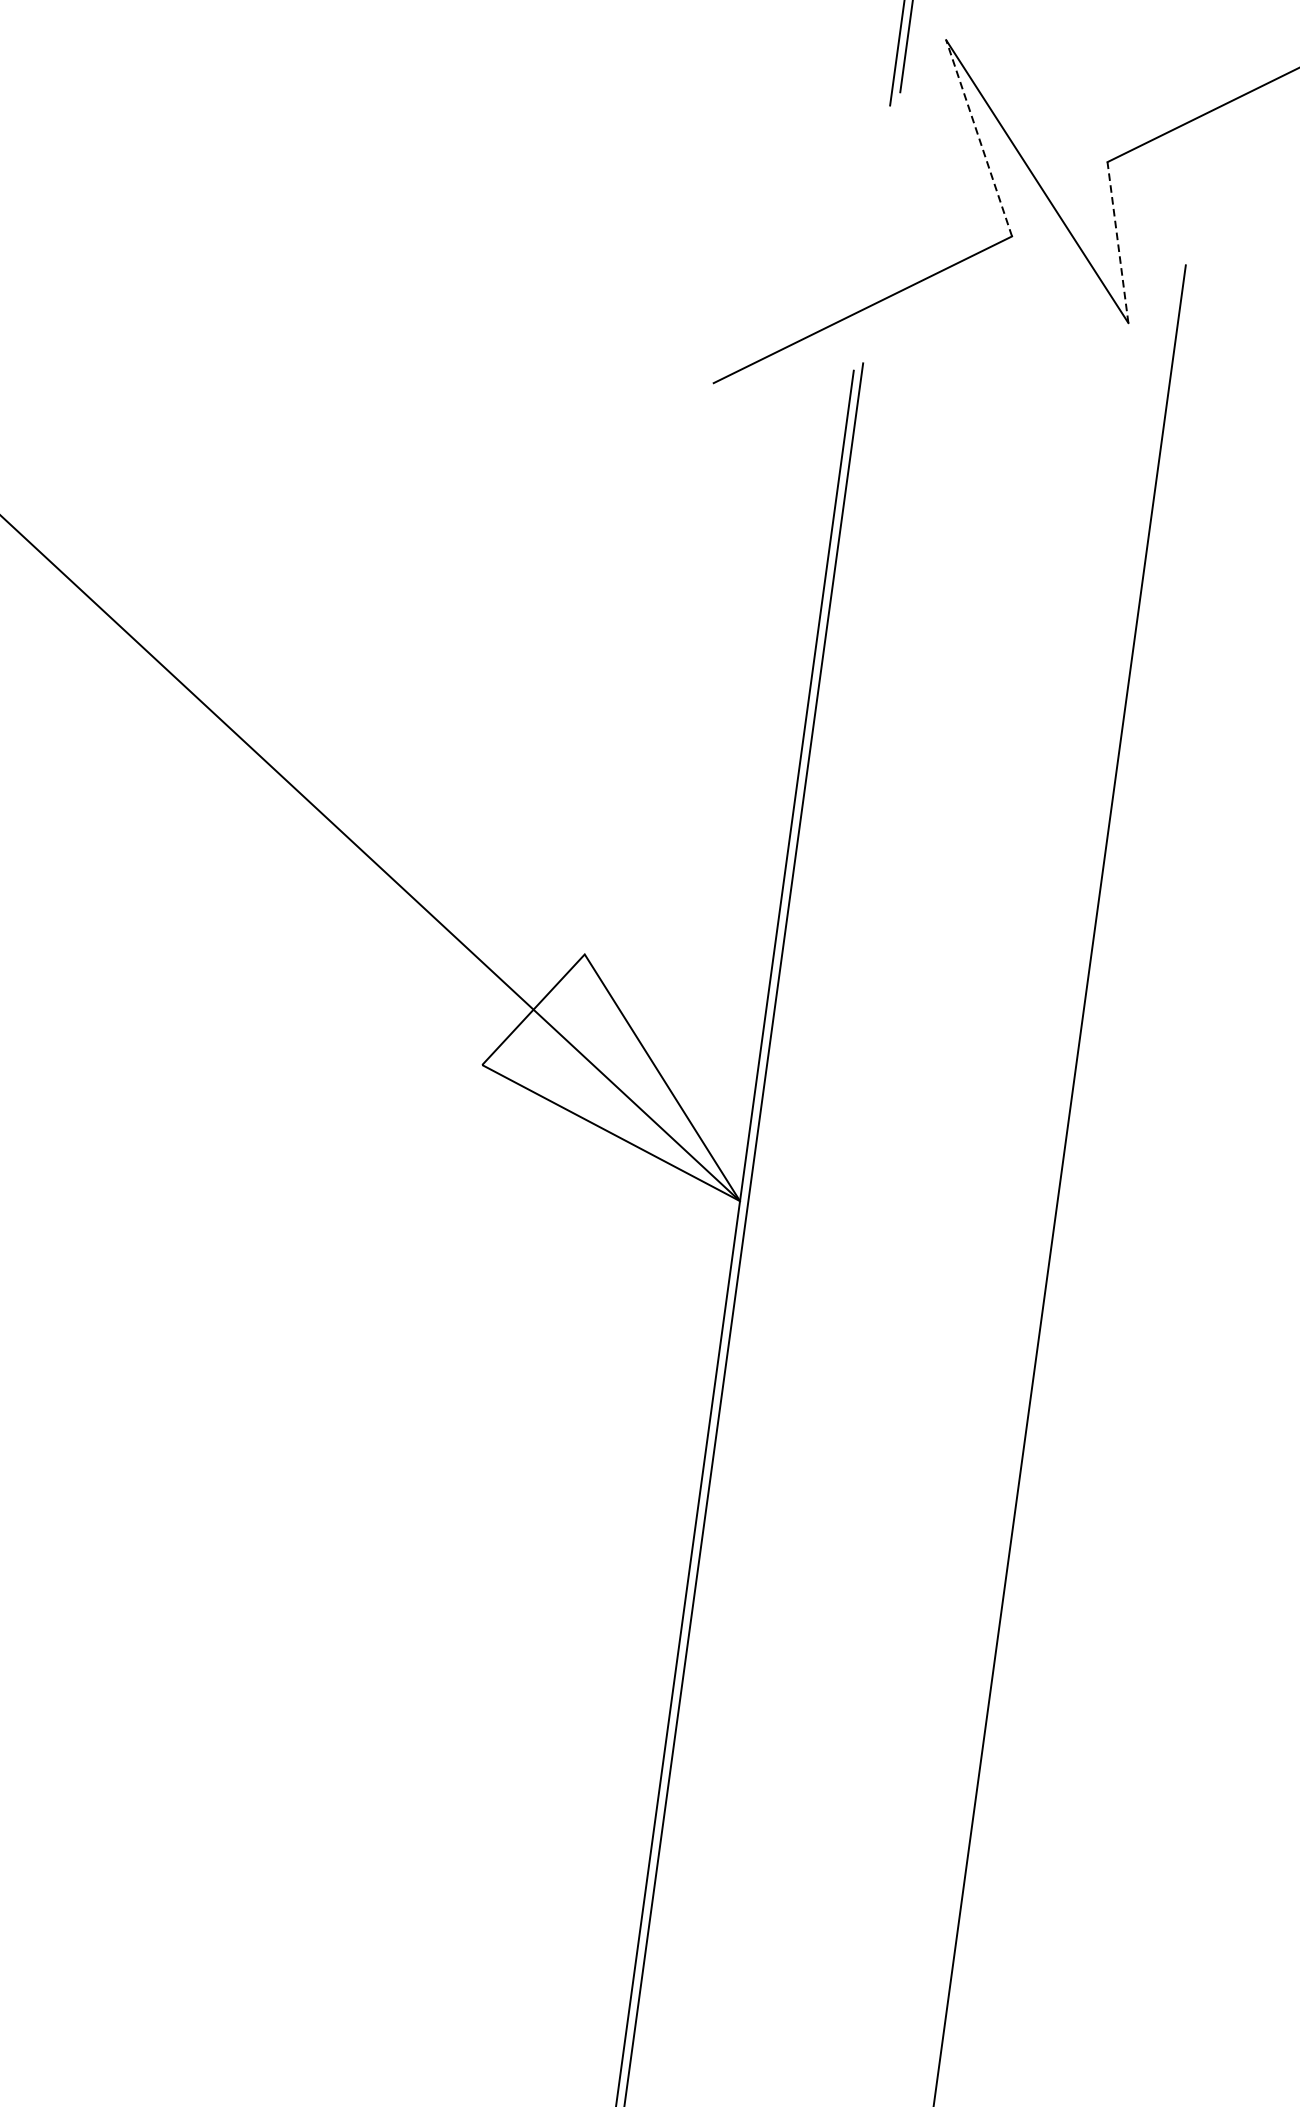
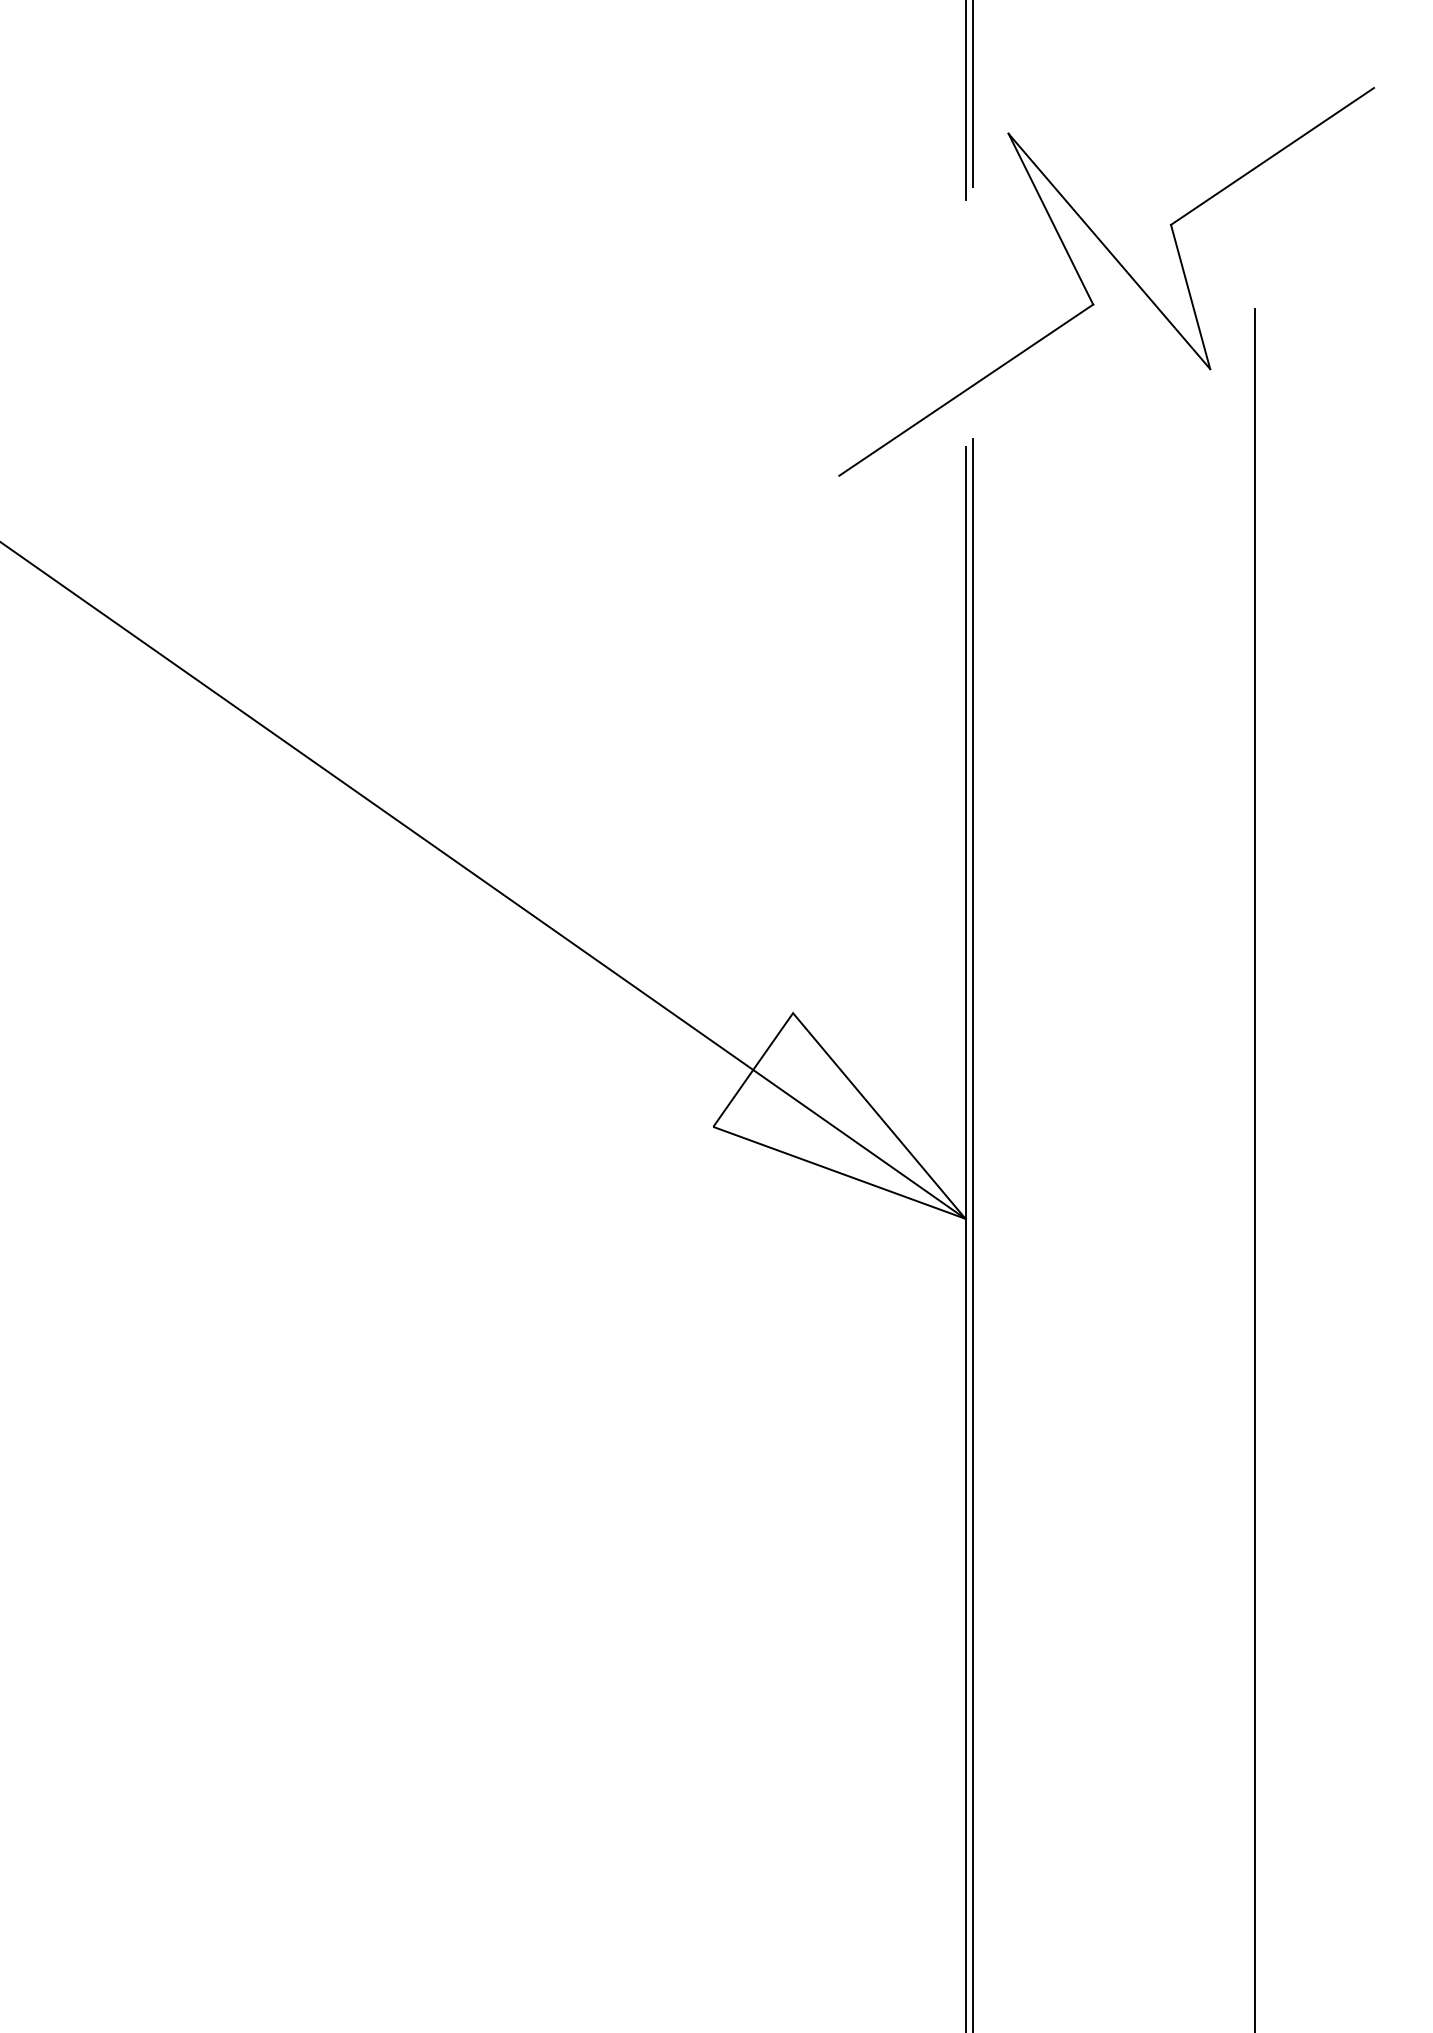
line: (978, 137) -> (1050, 218), dashed -> solid
line: (1117, 242) -> (1190, 296), dashed -> solid

